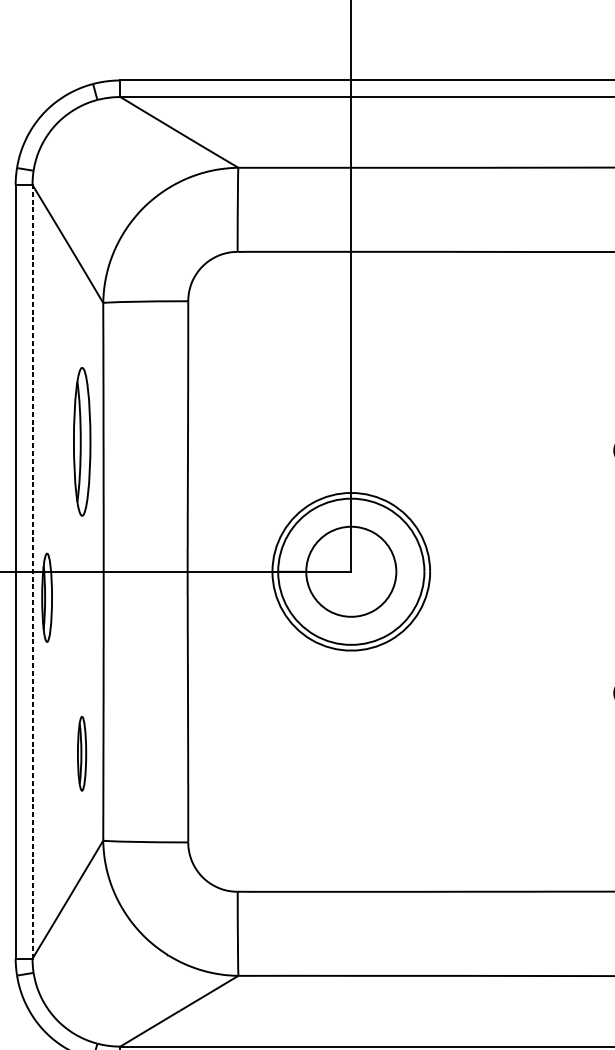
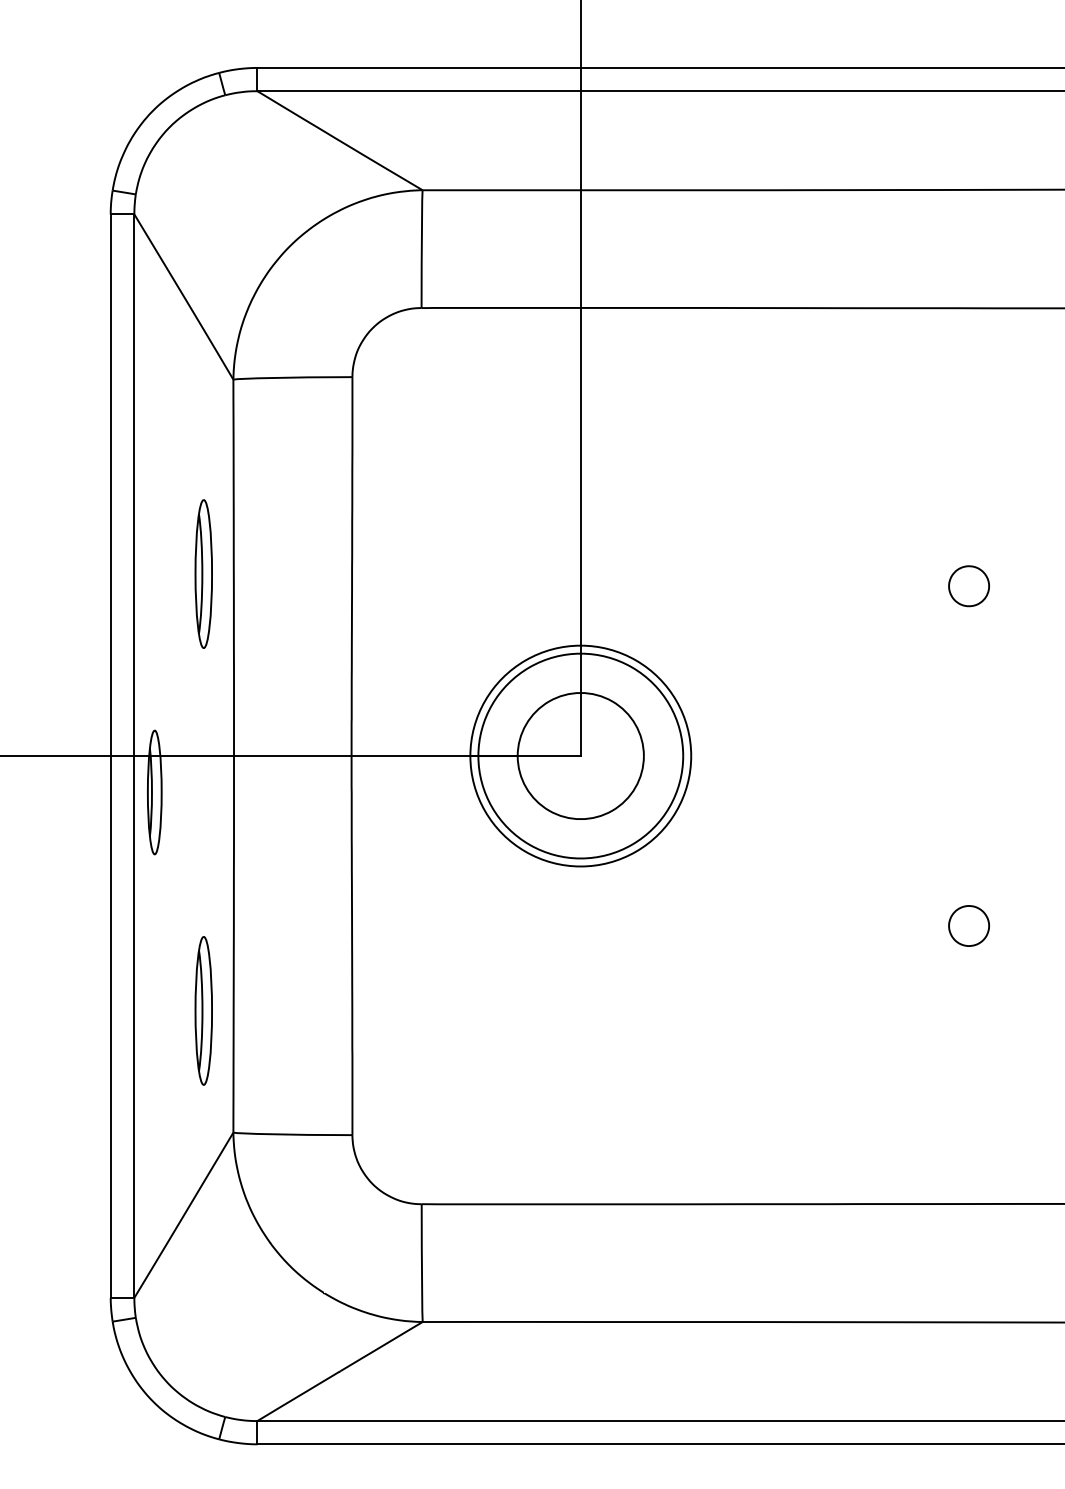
part: (81, 441) -> (203, 573), size x0.71
line: (32, 572) -> (134, 756), dashed -> solid
part: (81, 753) -> (203, 1010), size x1.43

